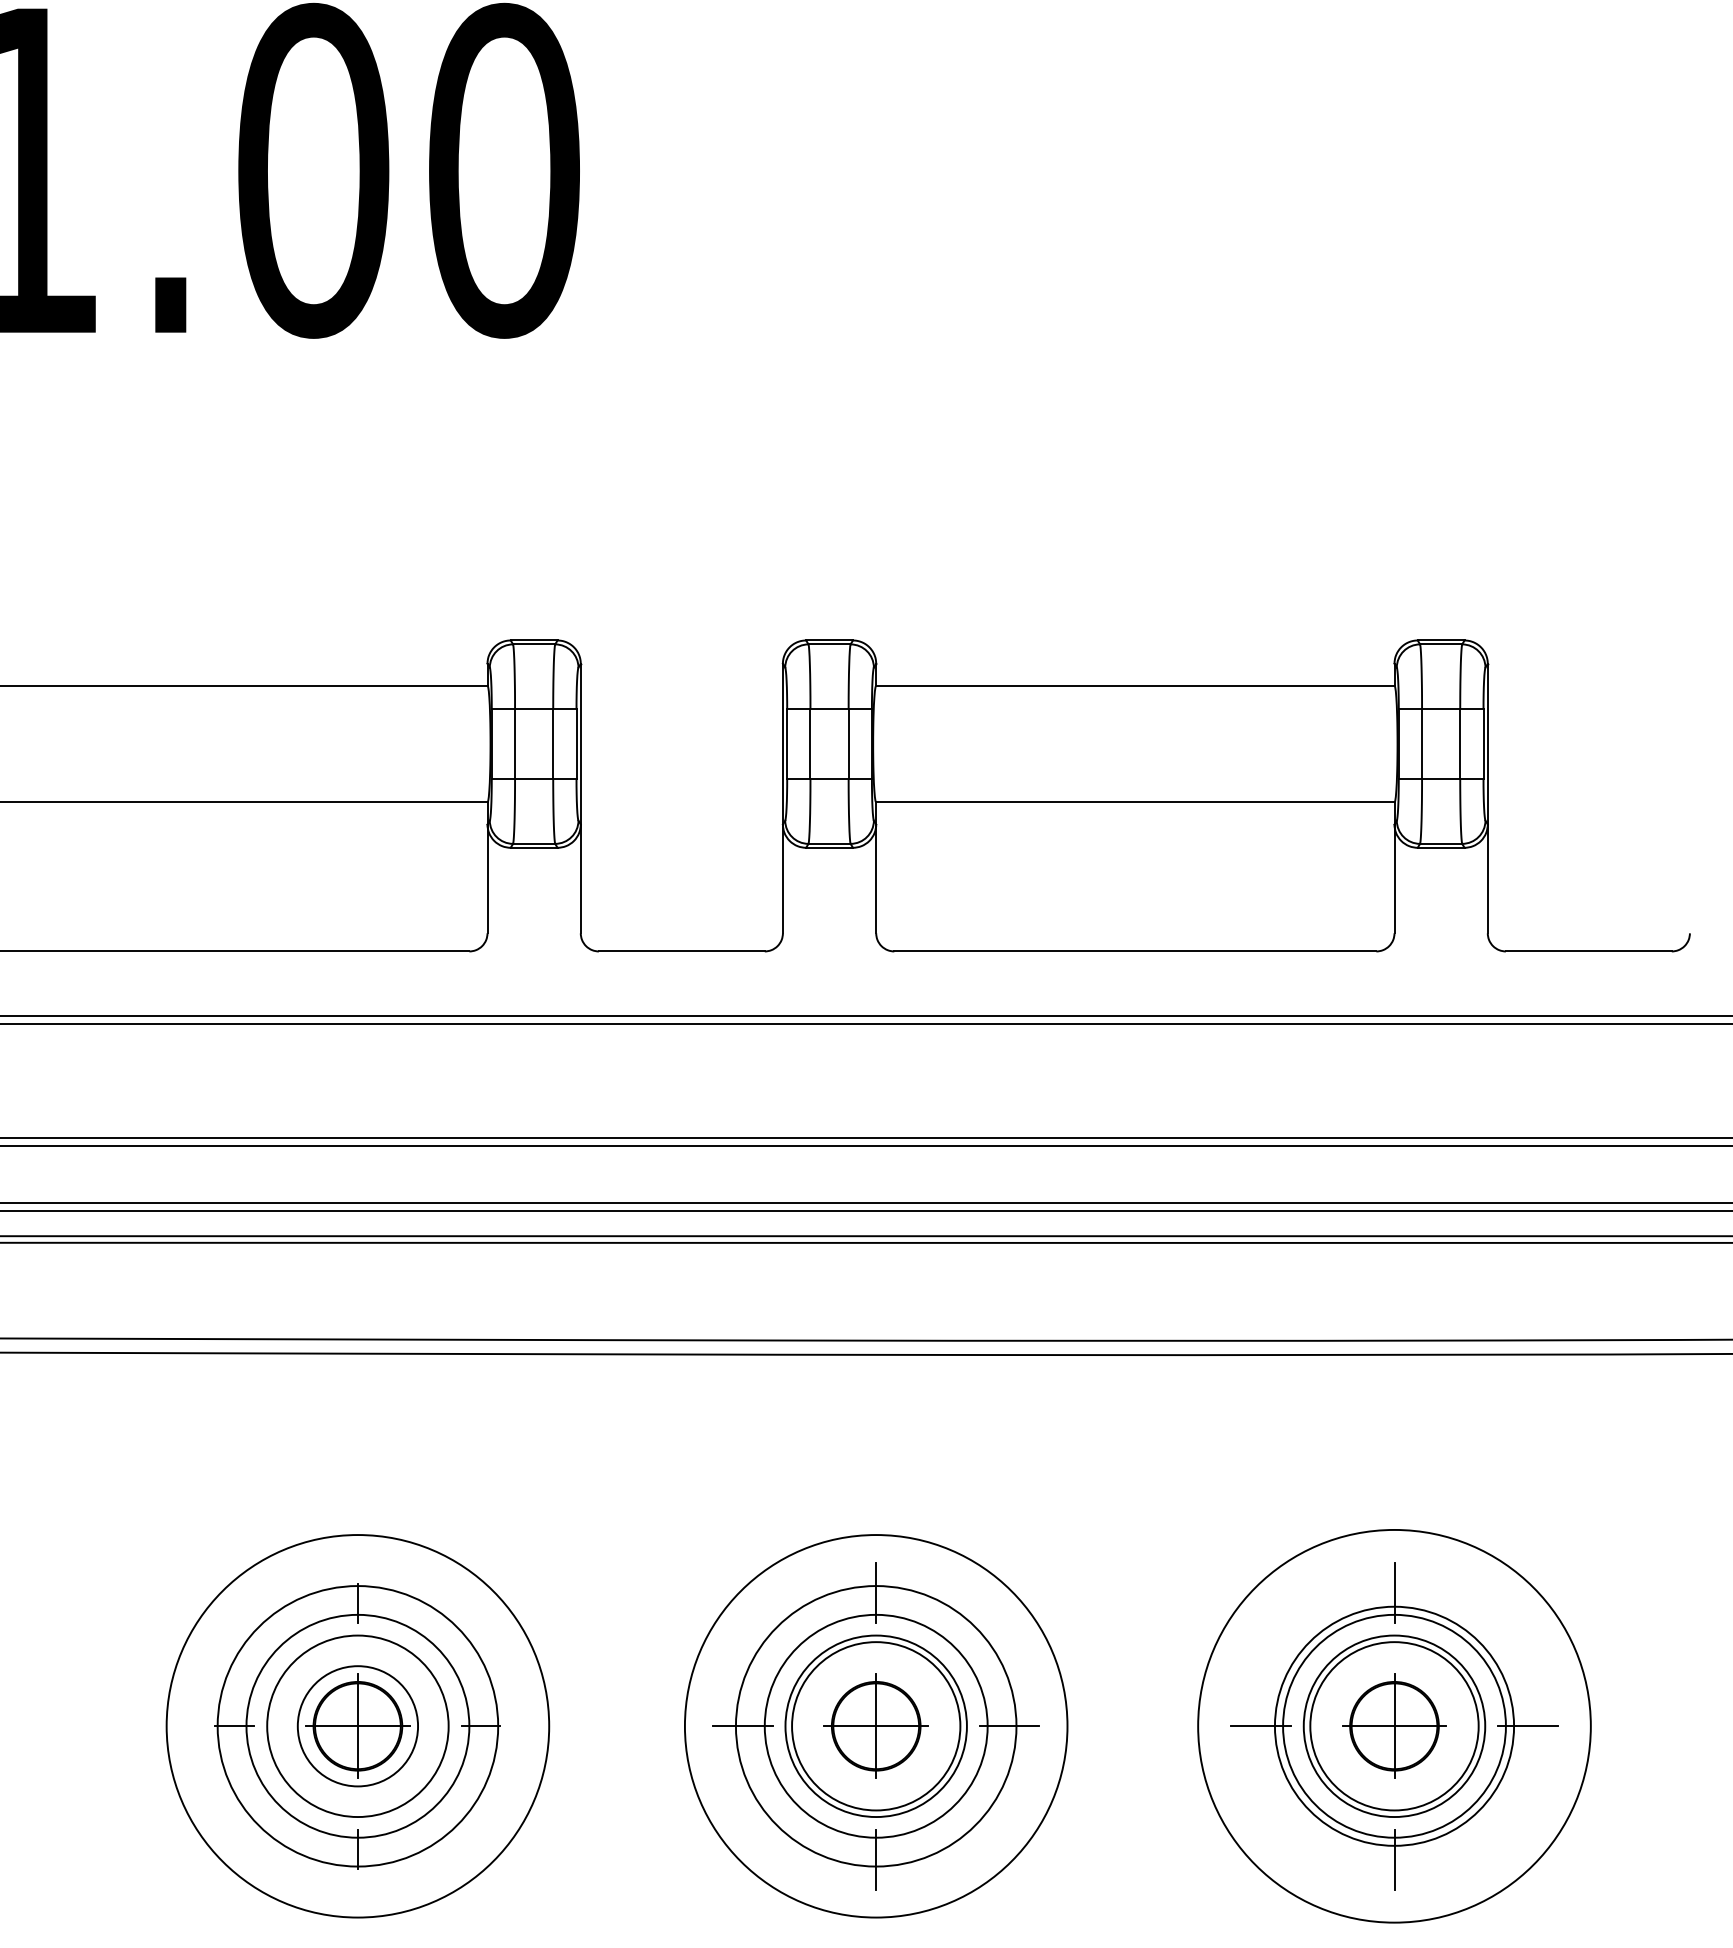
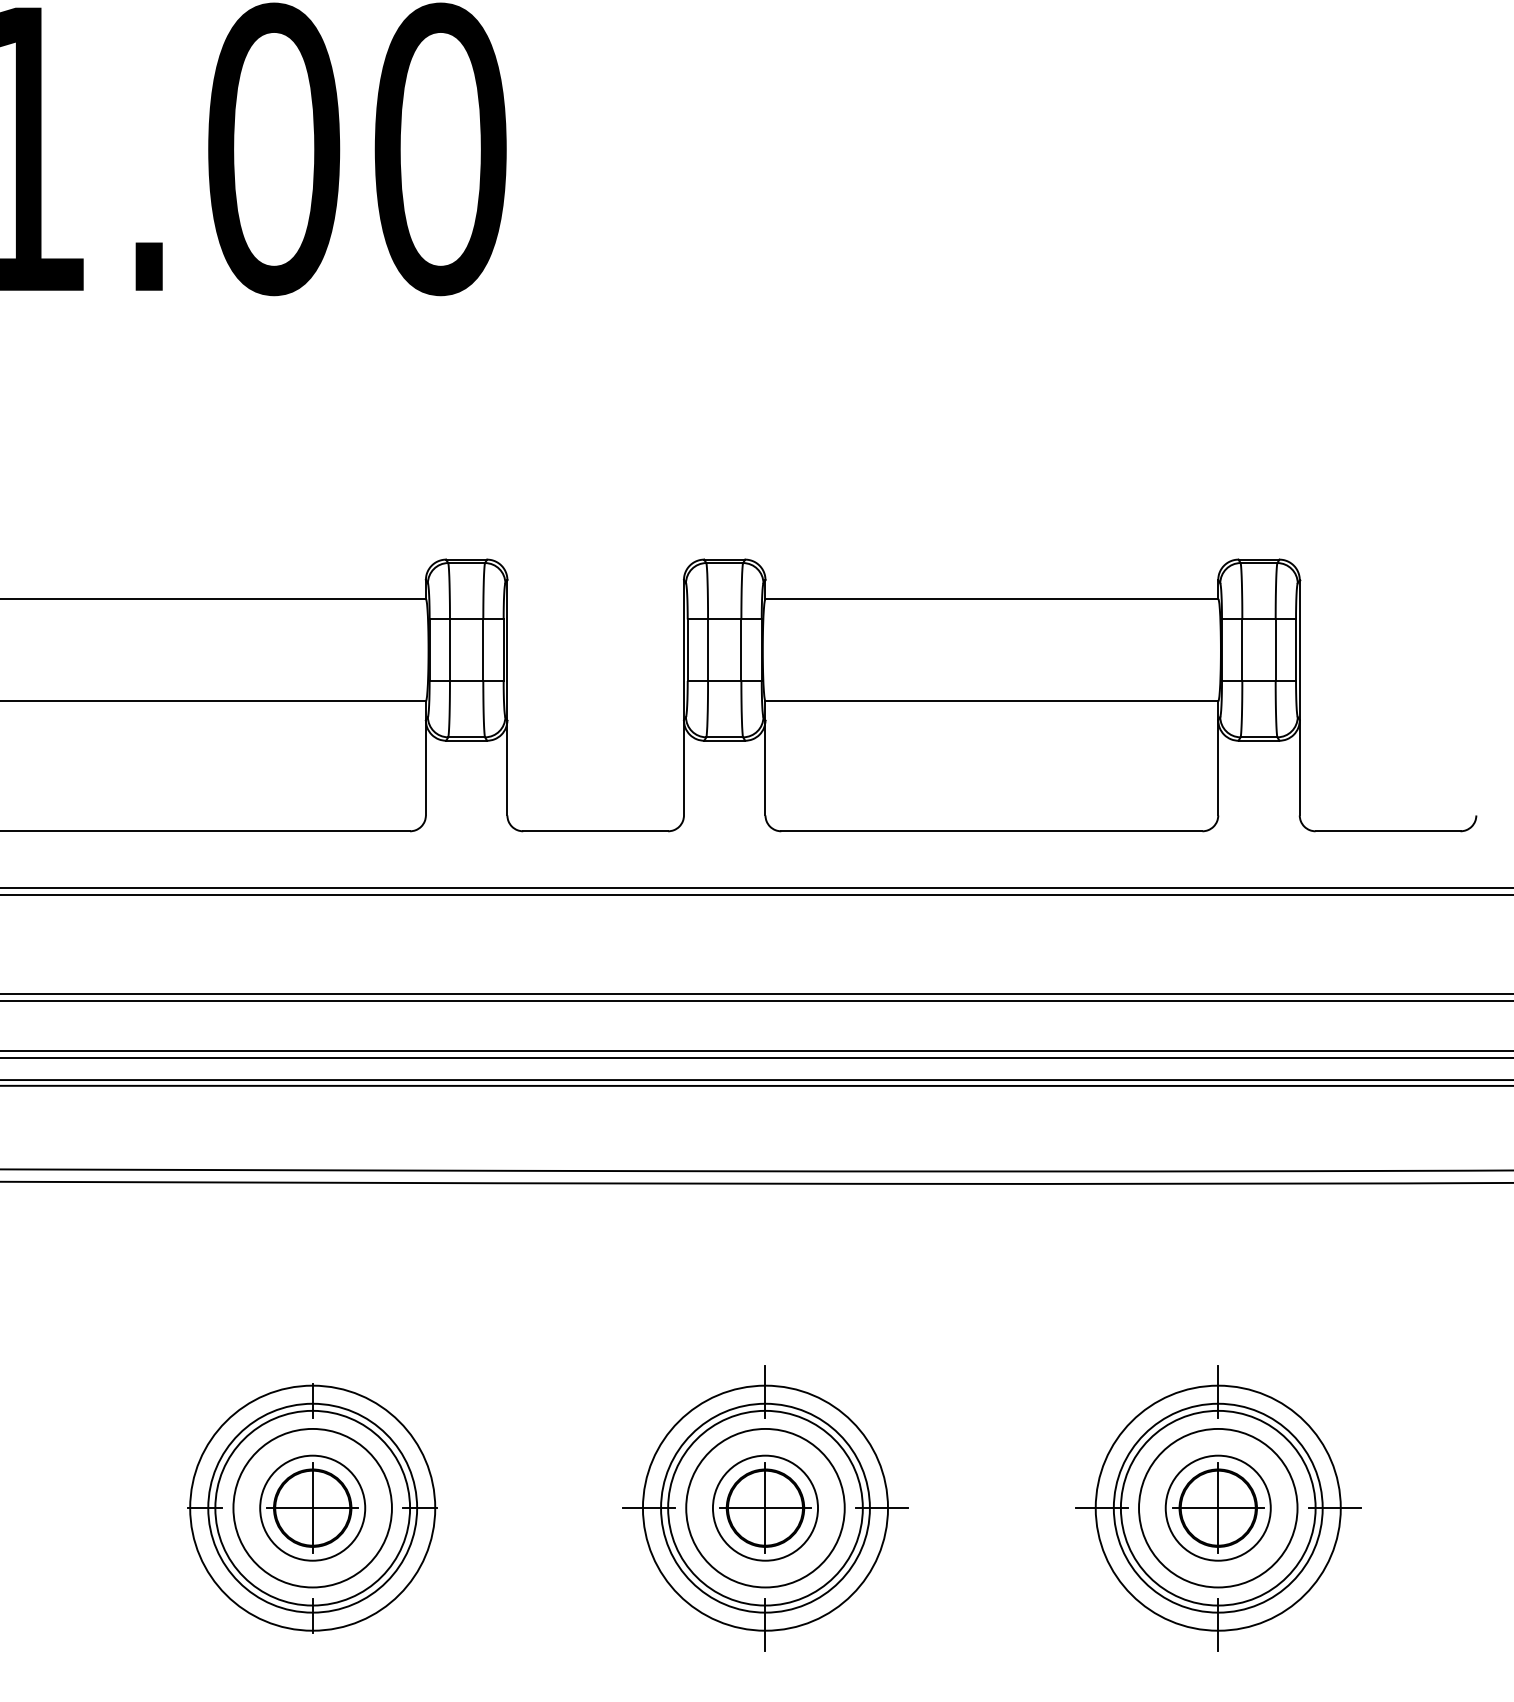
circle: (357, 1725) -> (312, 1507), size x0.62
circle: (875, 1725) -> (764, 1507), size x0.62
circle: (876, 1726) -> (765, 1508), size x0.71
circle: (1394, 1726) -> (1218, 1508), size x0.71
circle: (1394, 1726) -> (1218, 1508), size x0.71

